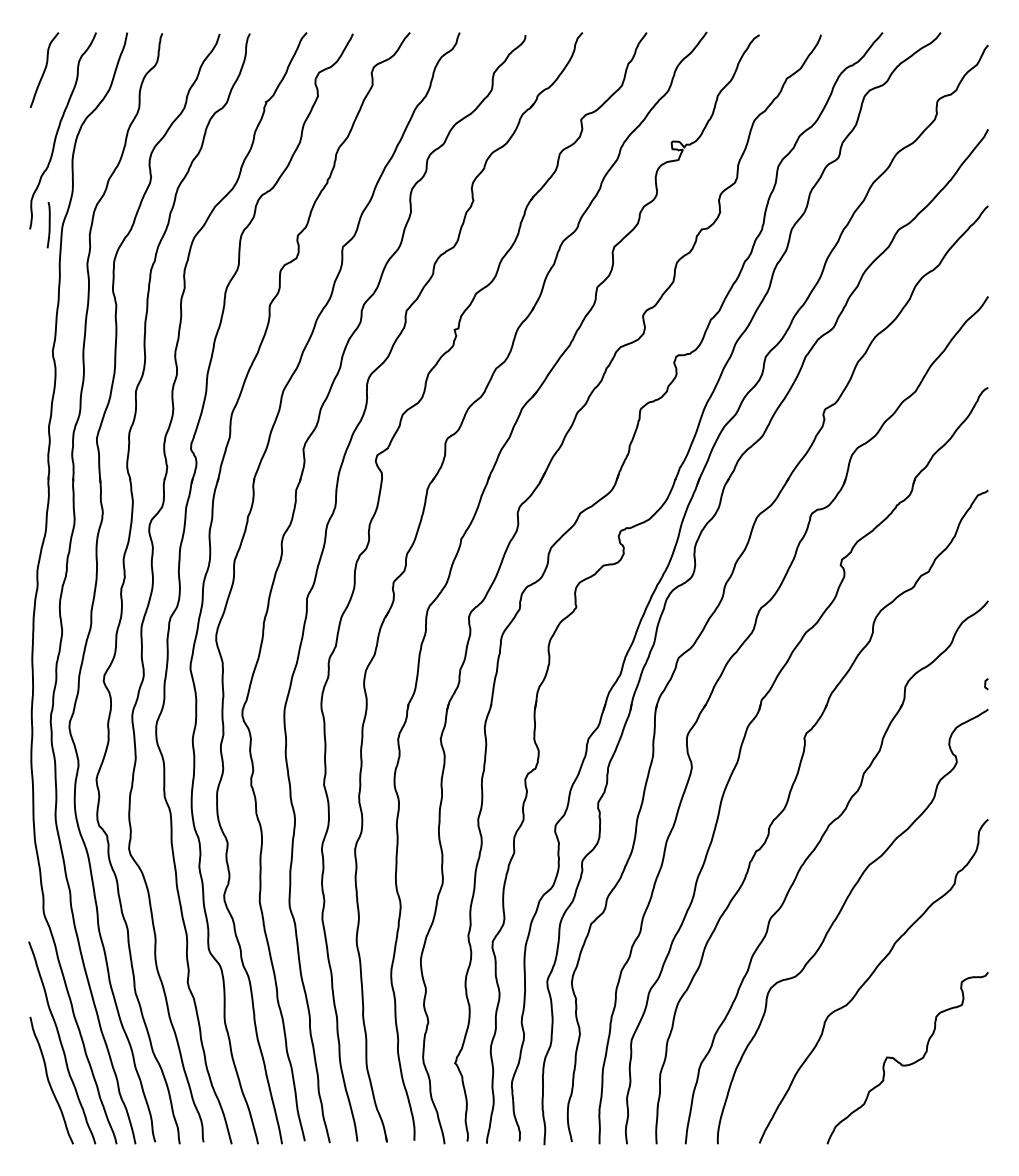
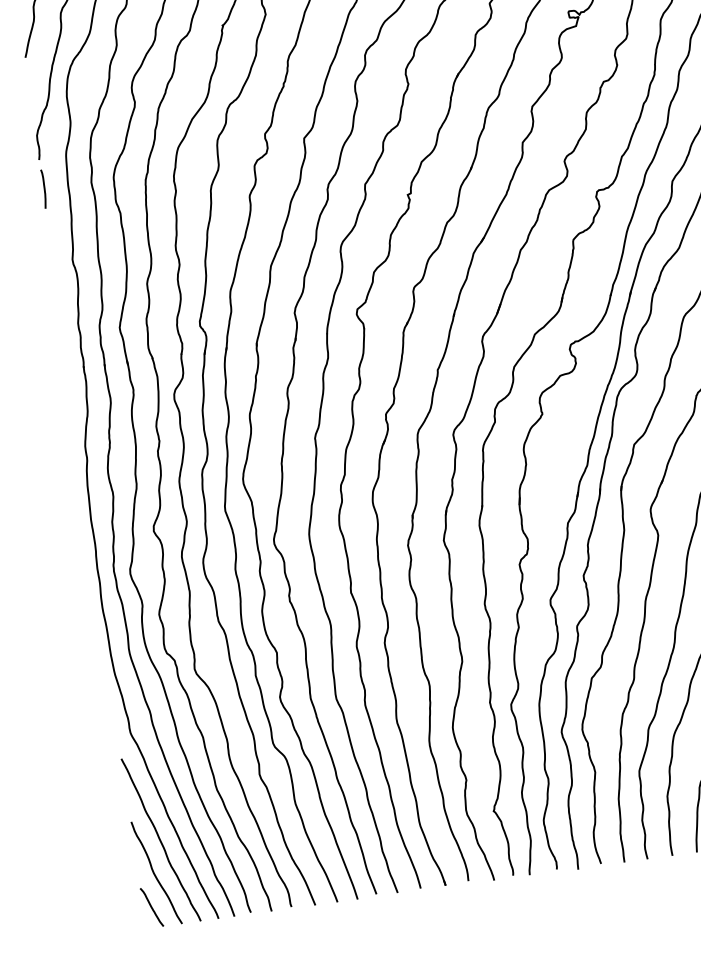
curve: (48, 225) -> (43, 189), moved
curve: (40, 1119) -> (151, 906), added

